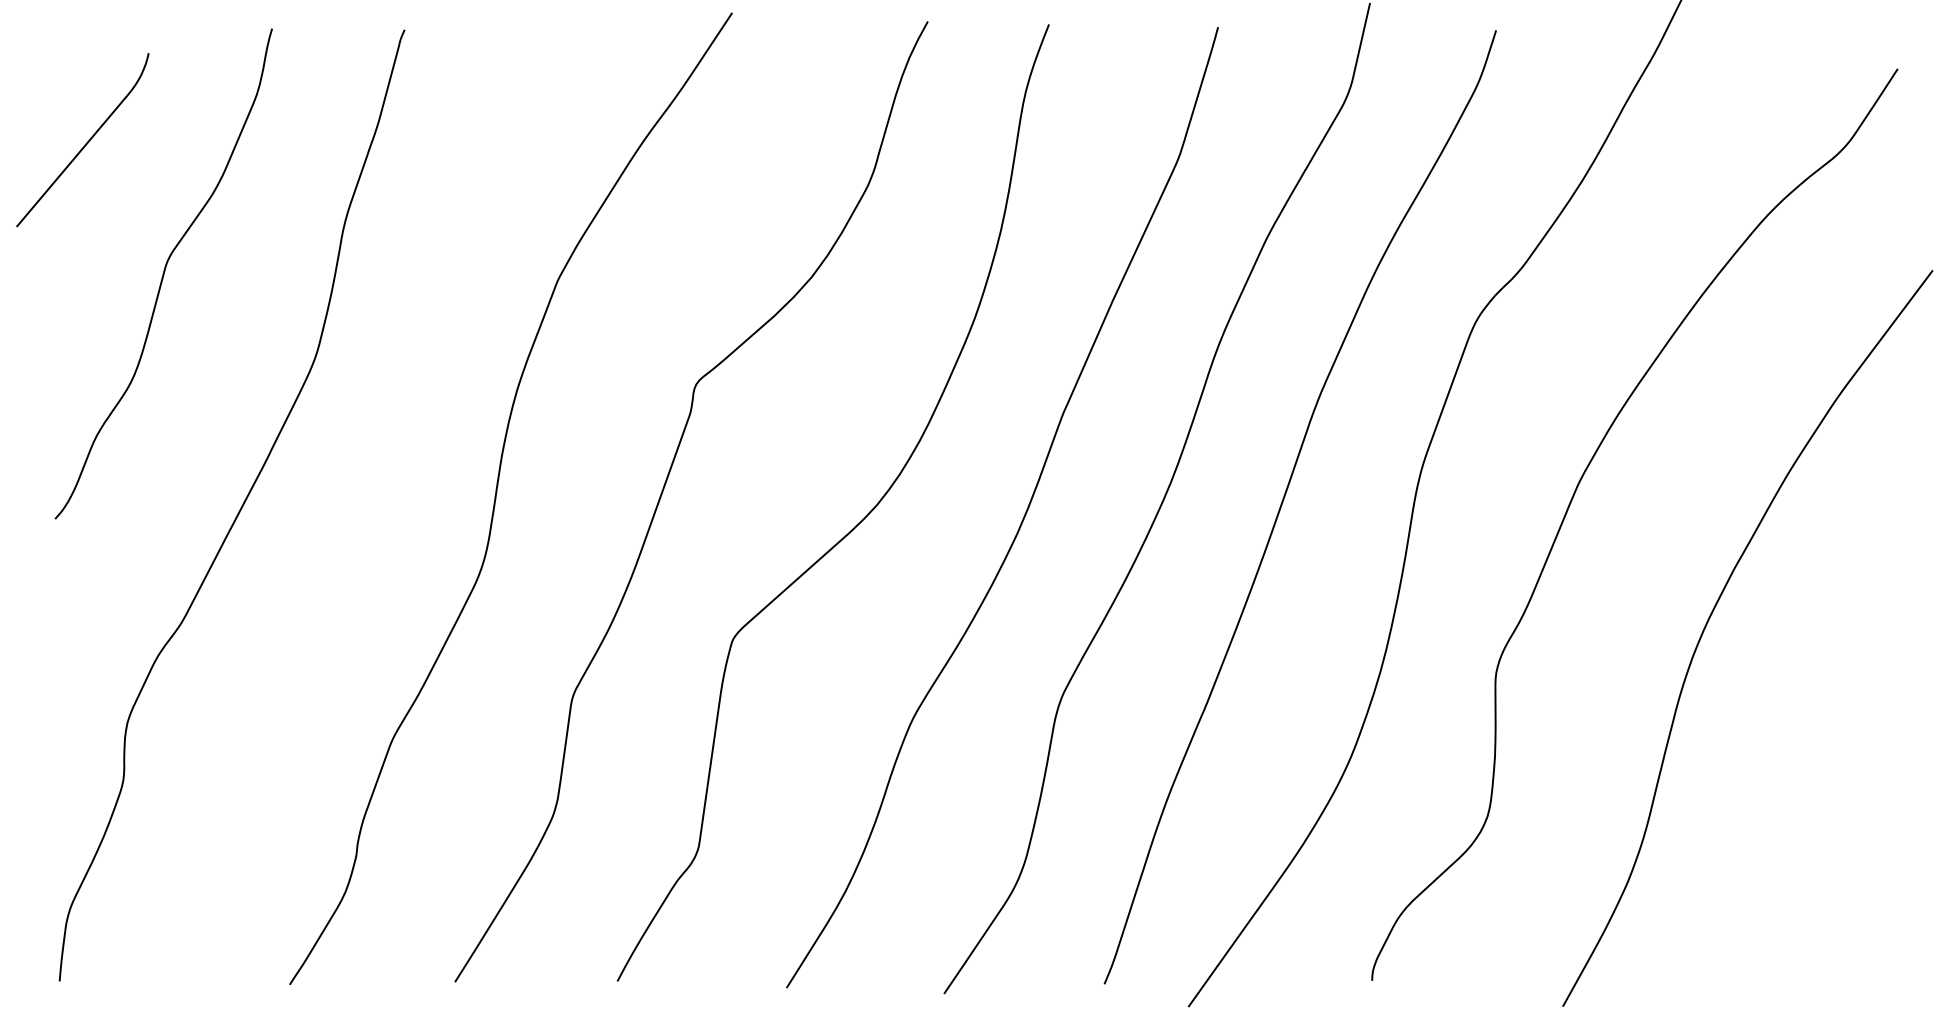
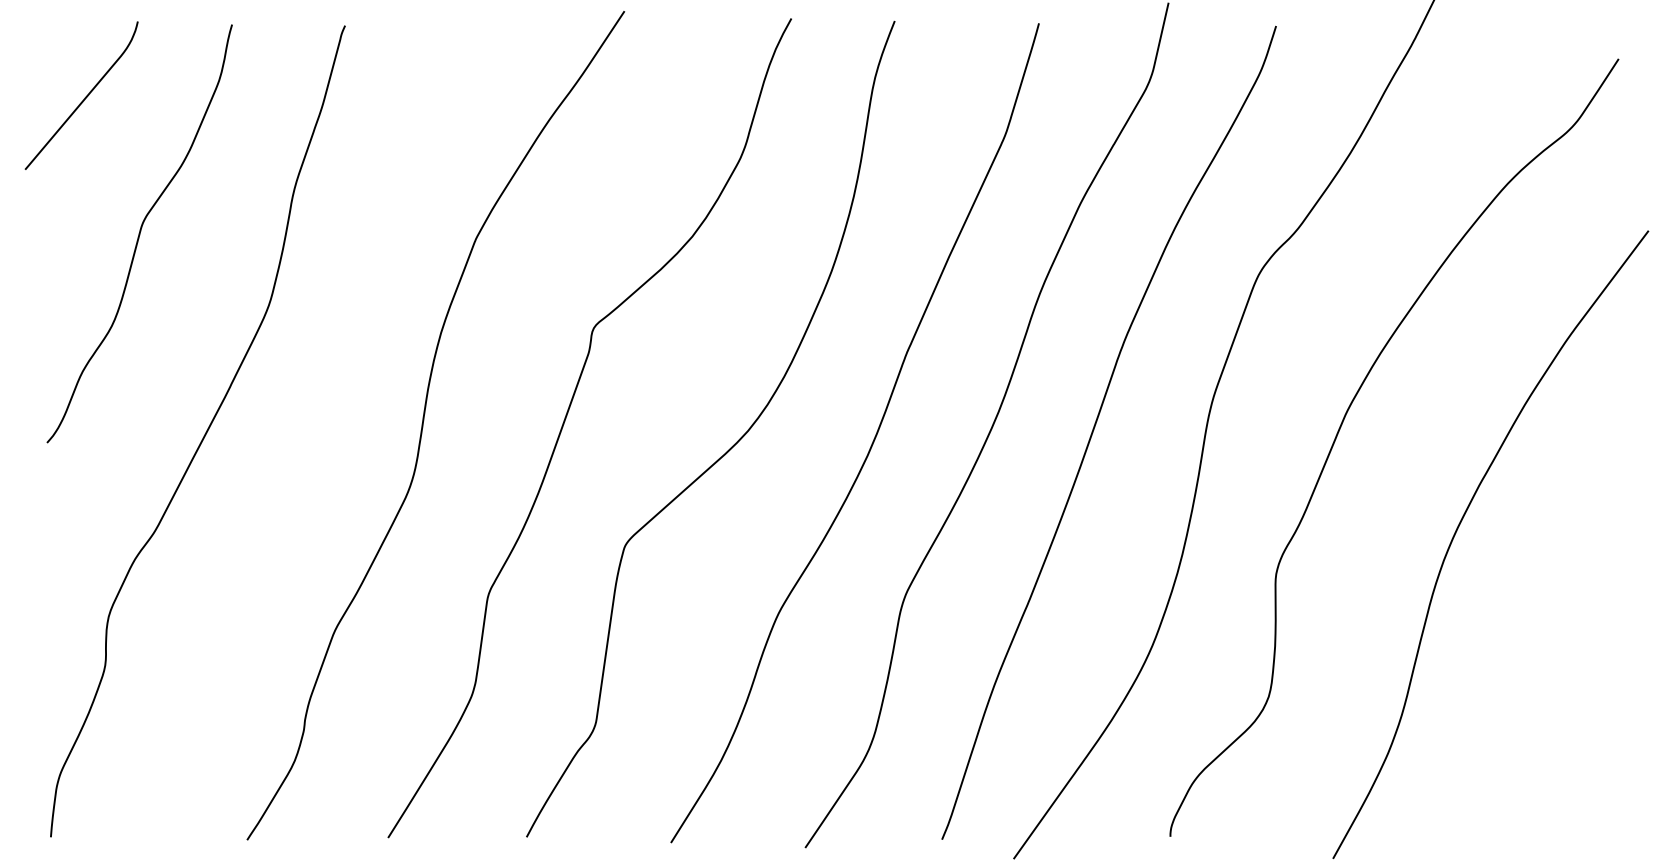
curve: (86, 142) -> (84, 97), moved

